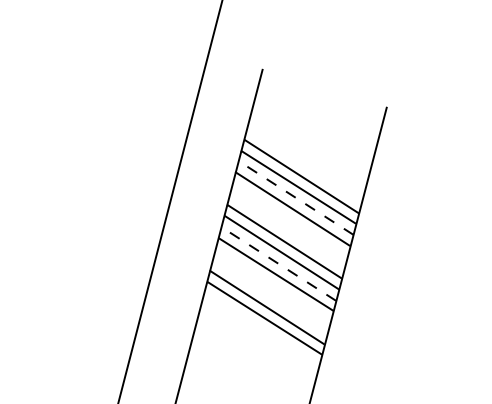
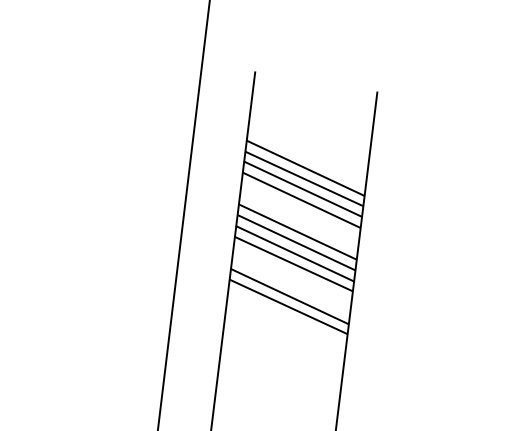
line: (295, 197) -> (302, 188), dashed -> solid
line: (278, 263) -> (294, 253), dashed -> solid

